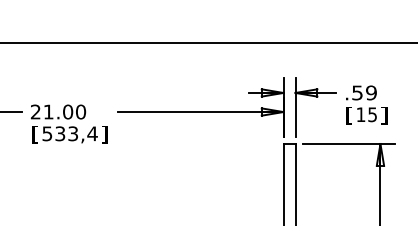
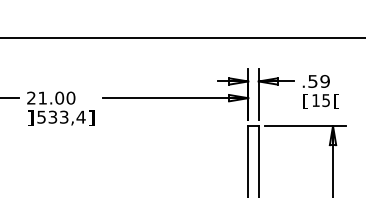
text: (384, 115) -> (336, 101), ] -> [
text: (34, 134) -> (30, 117), [ -> ]

